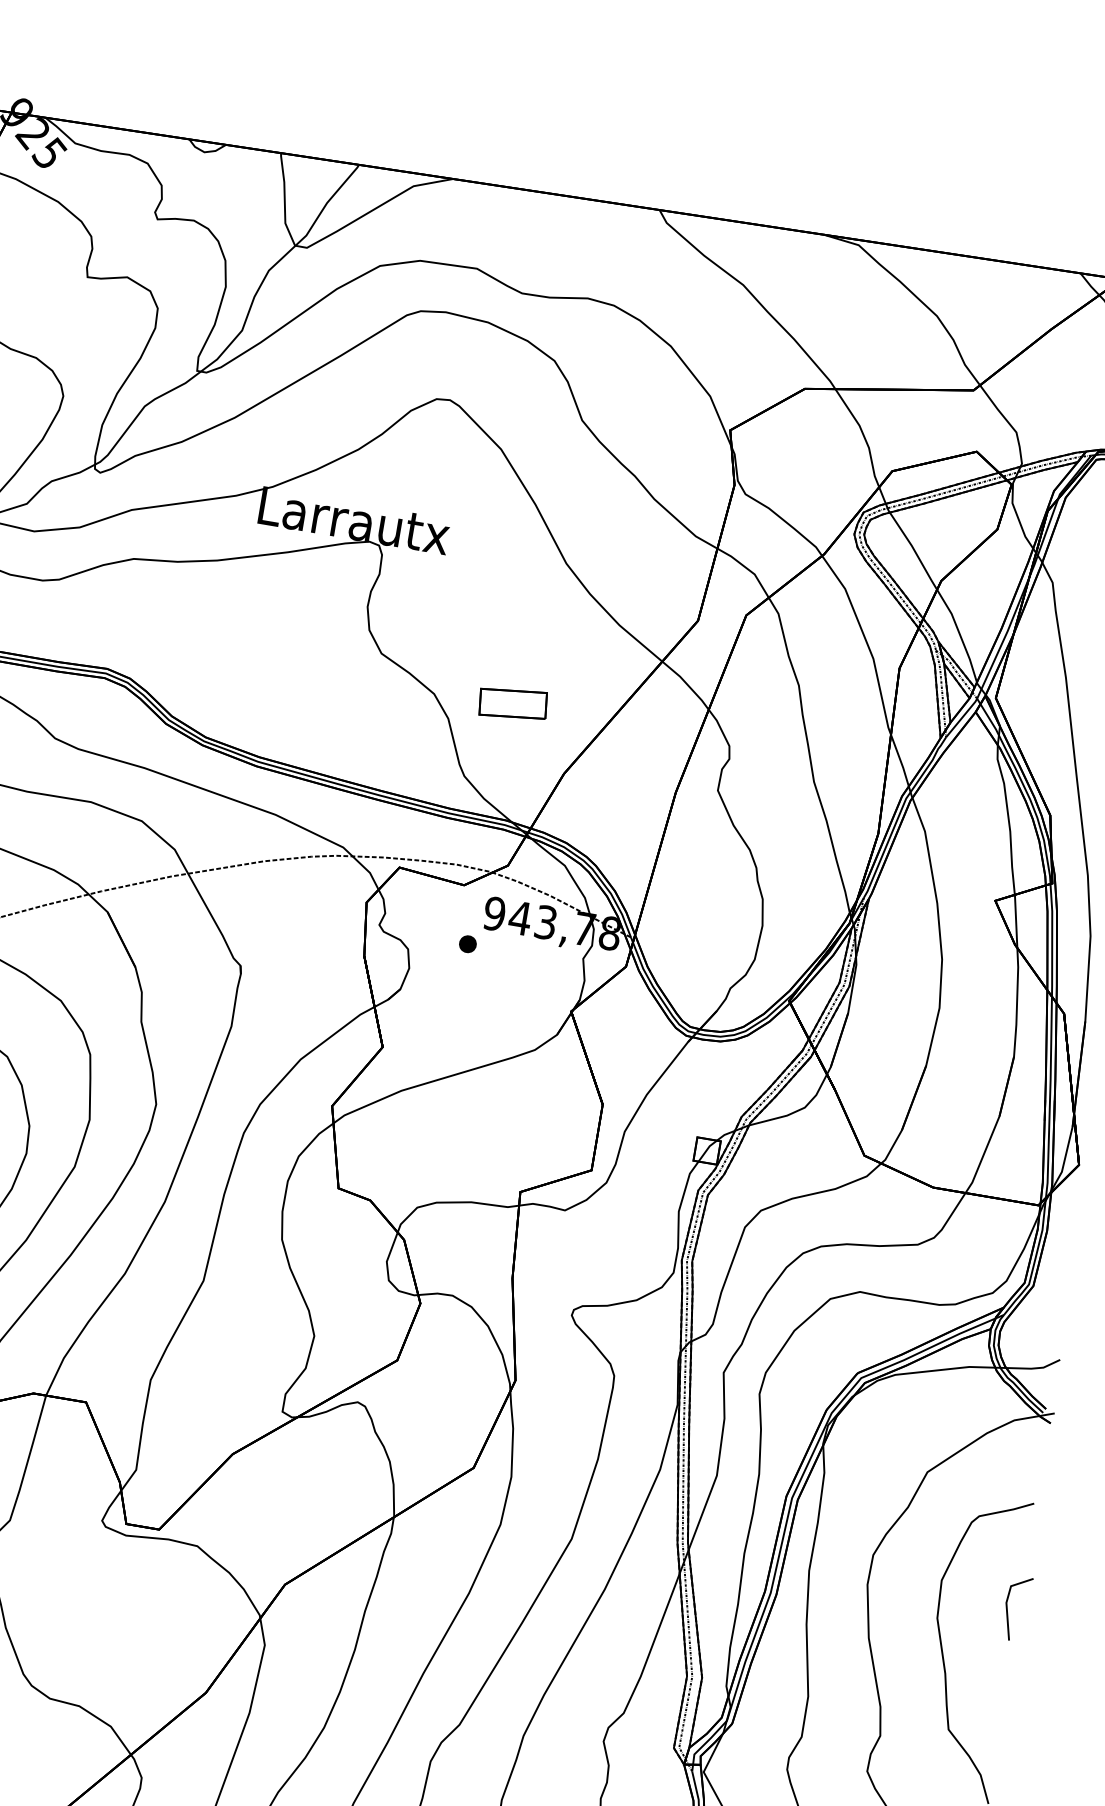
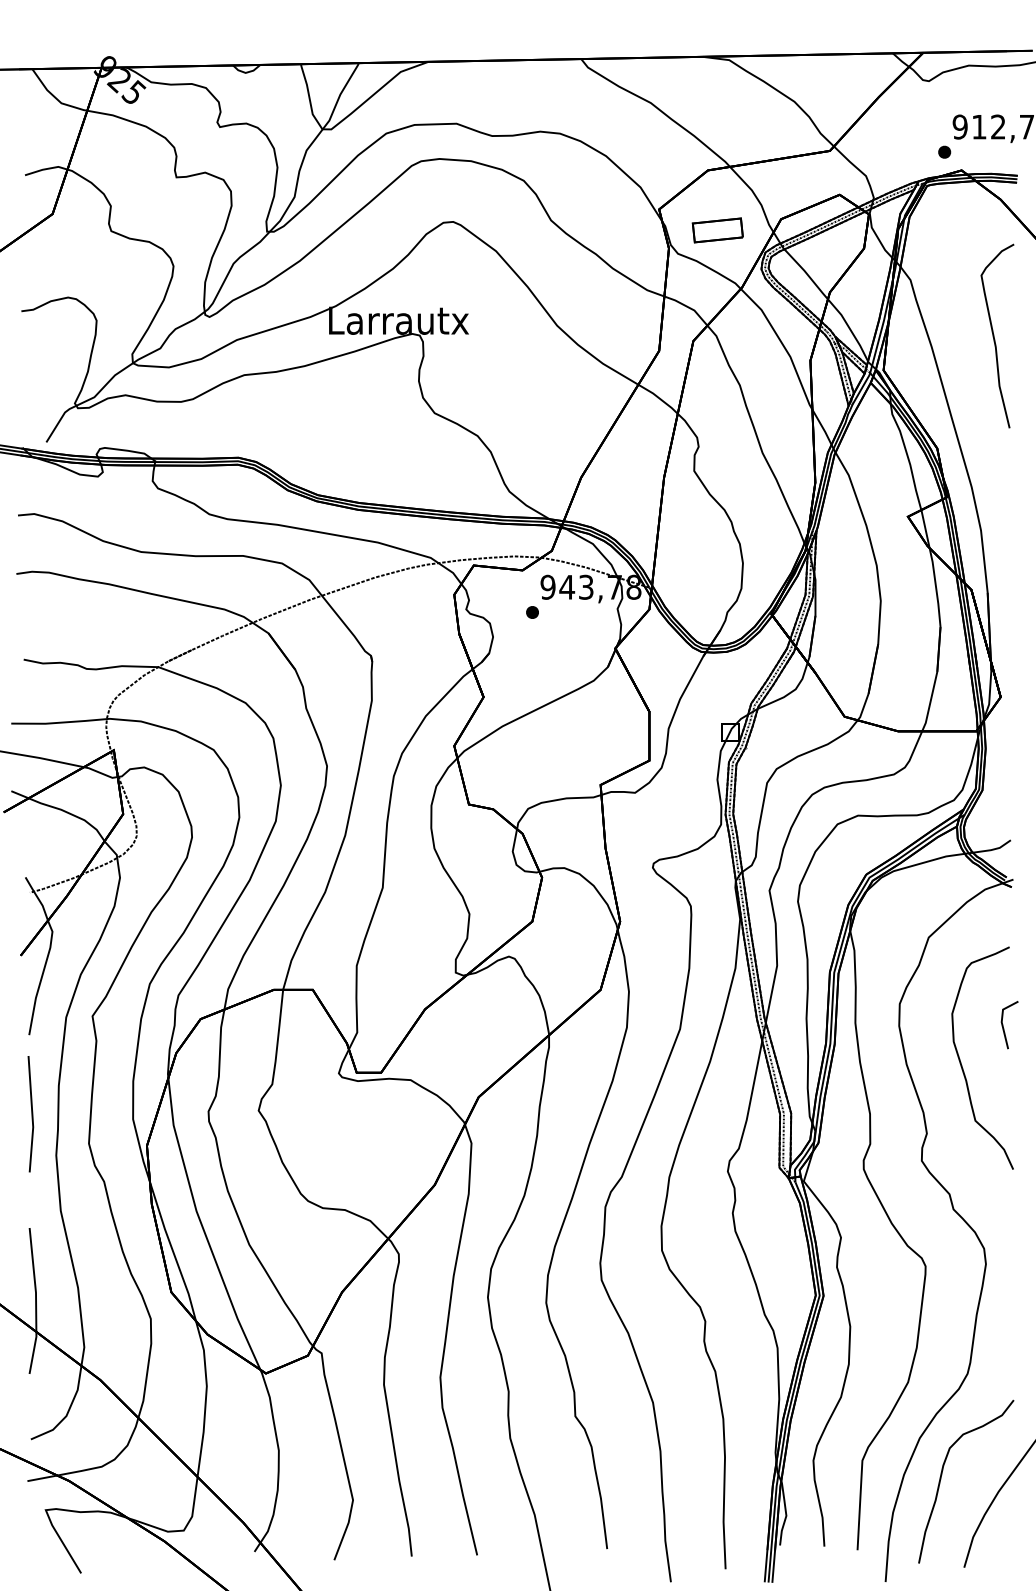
part: (512, 703) -> (717, 230), moved

